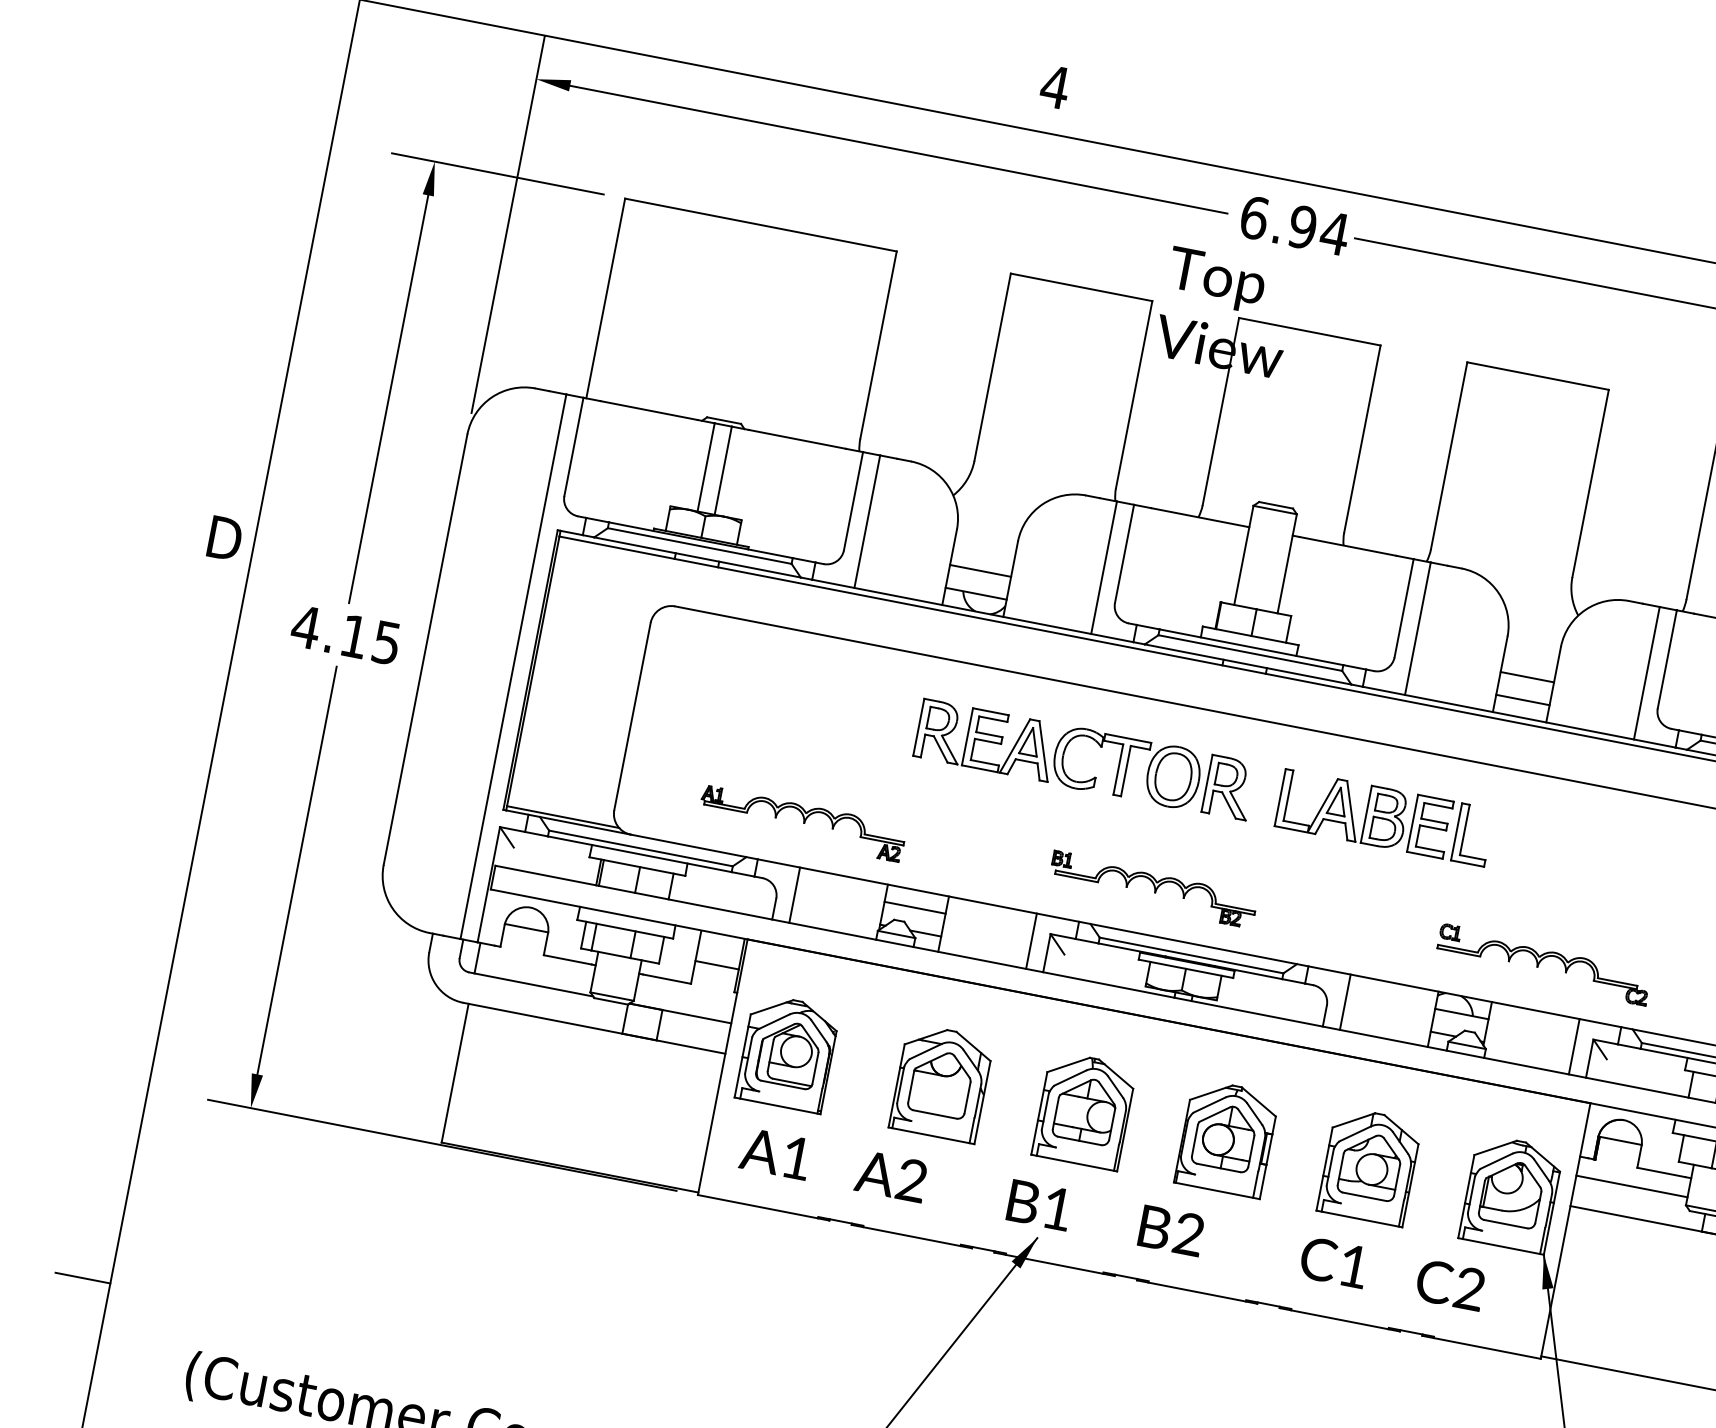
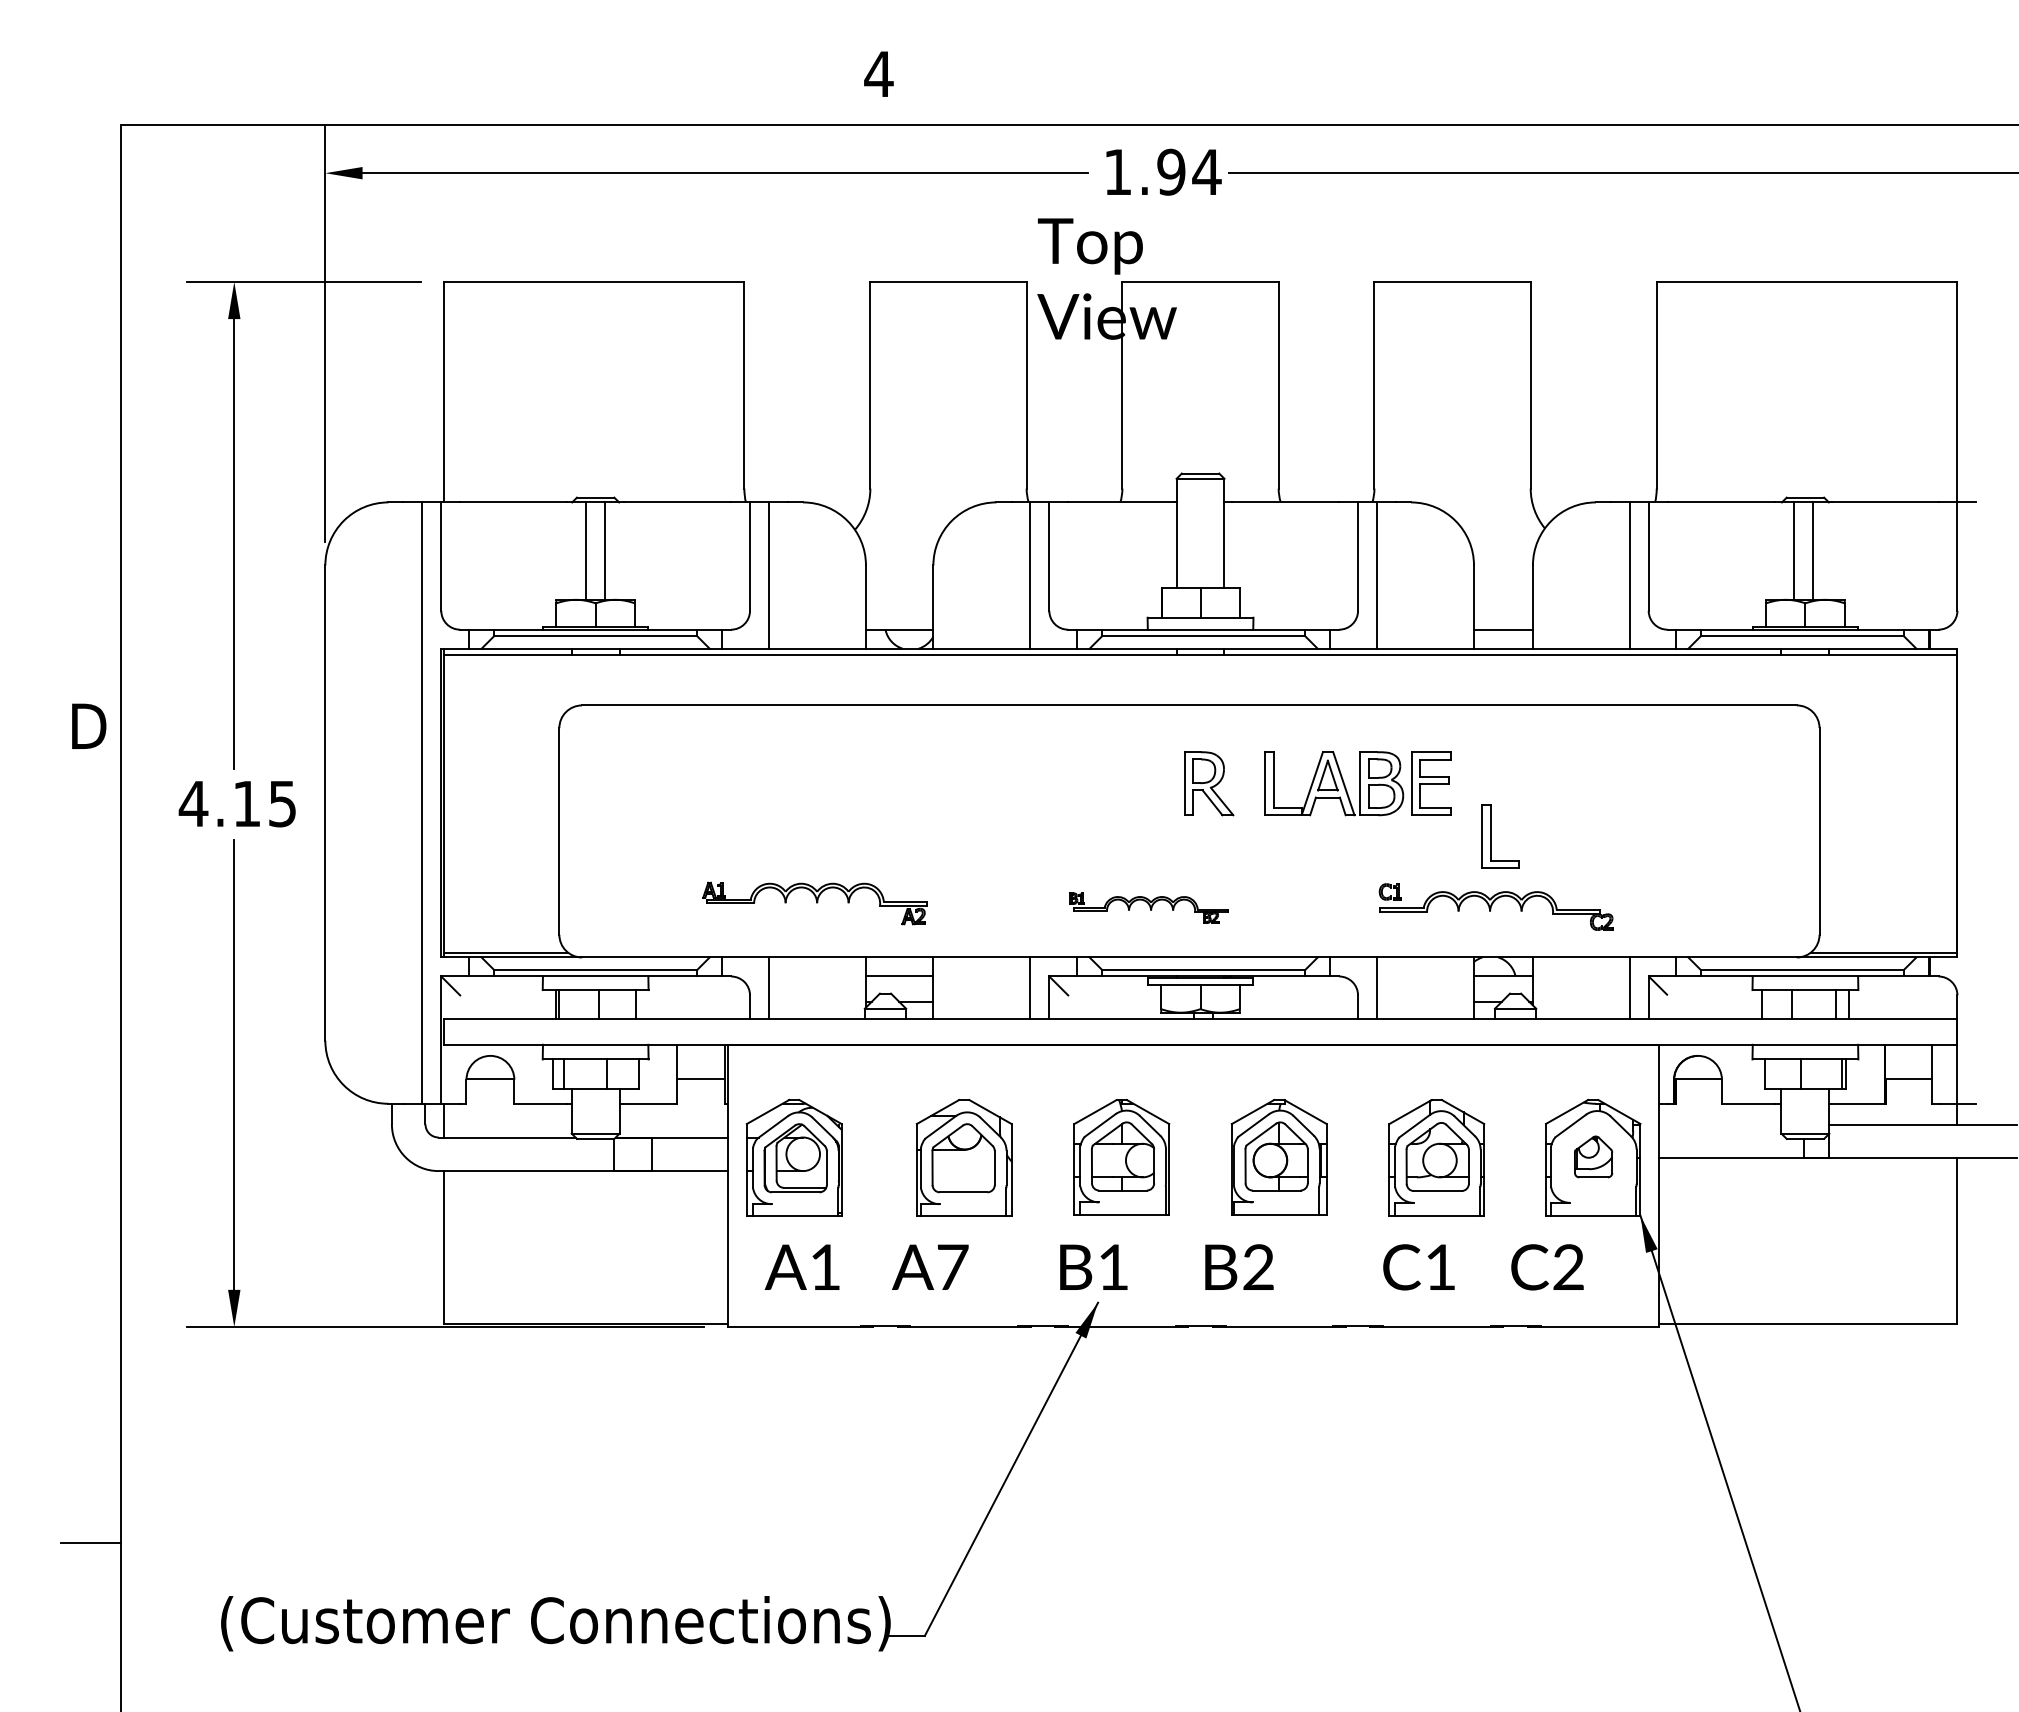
text: (1254, 217) -> (1118, 171), 6.94 -> 1.94
line: (980, 570) -> (899, 604), removed
line: (1527, 677) -> (1503, 604), removed
part: (1058, 754) -> (1020, 783), removed
part: (801, 823) -> (814, 903), moved
part: (1465, 833) -> (1491, 836), moved
part: (1152, 890) -> (1148, 908), size x0.7
part: (1543, 964) -> (1495, 906), moved
text: (911, 1179) -> (952, 1266), A2 -> A7
line: (1631, 1186) -> (1719, 1124), removed
part: (1511, 1192) -> (1593, 1156), size x0.6

